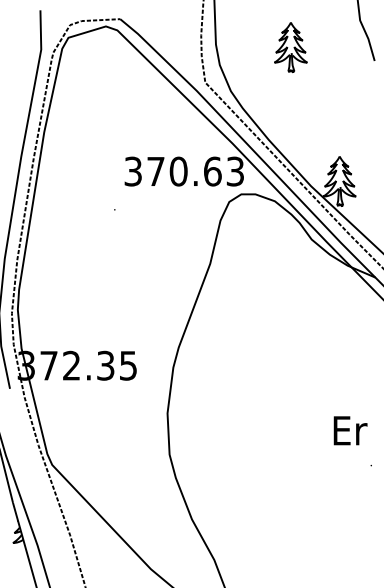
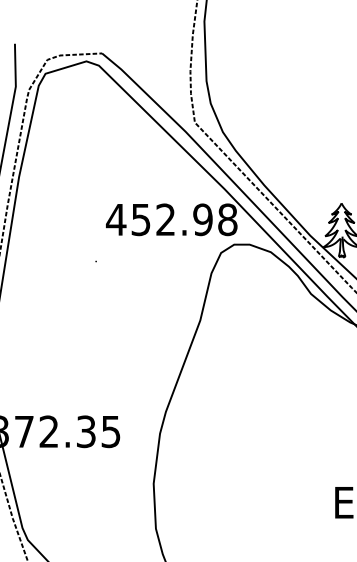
part: (290, 47) -> (287, 84), removed
text: (183, 171) -> (171, 219), 370.63 -> 452.98

